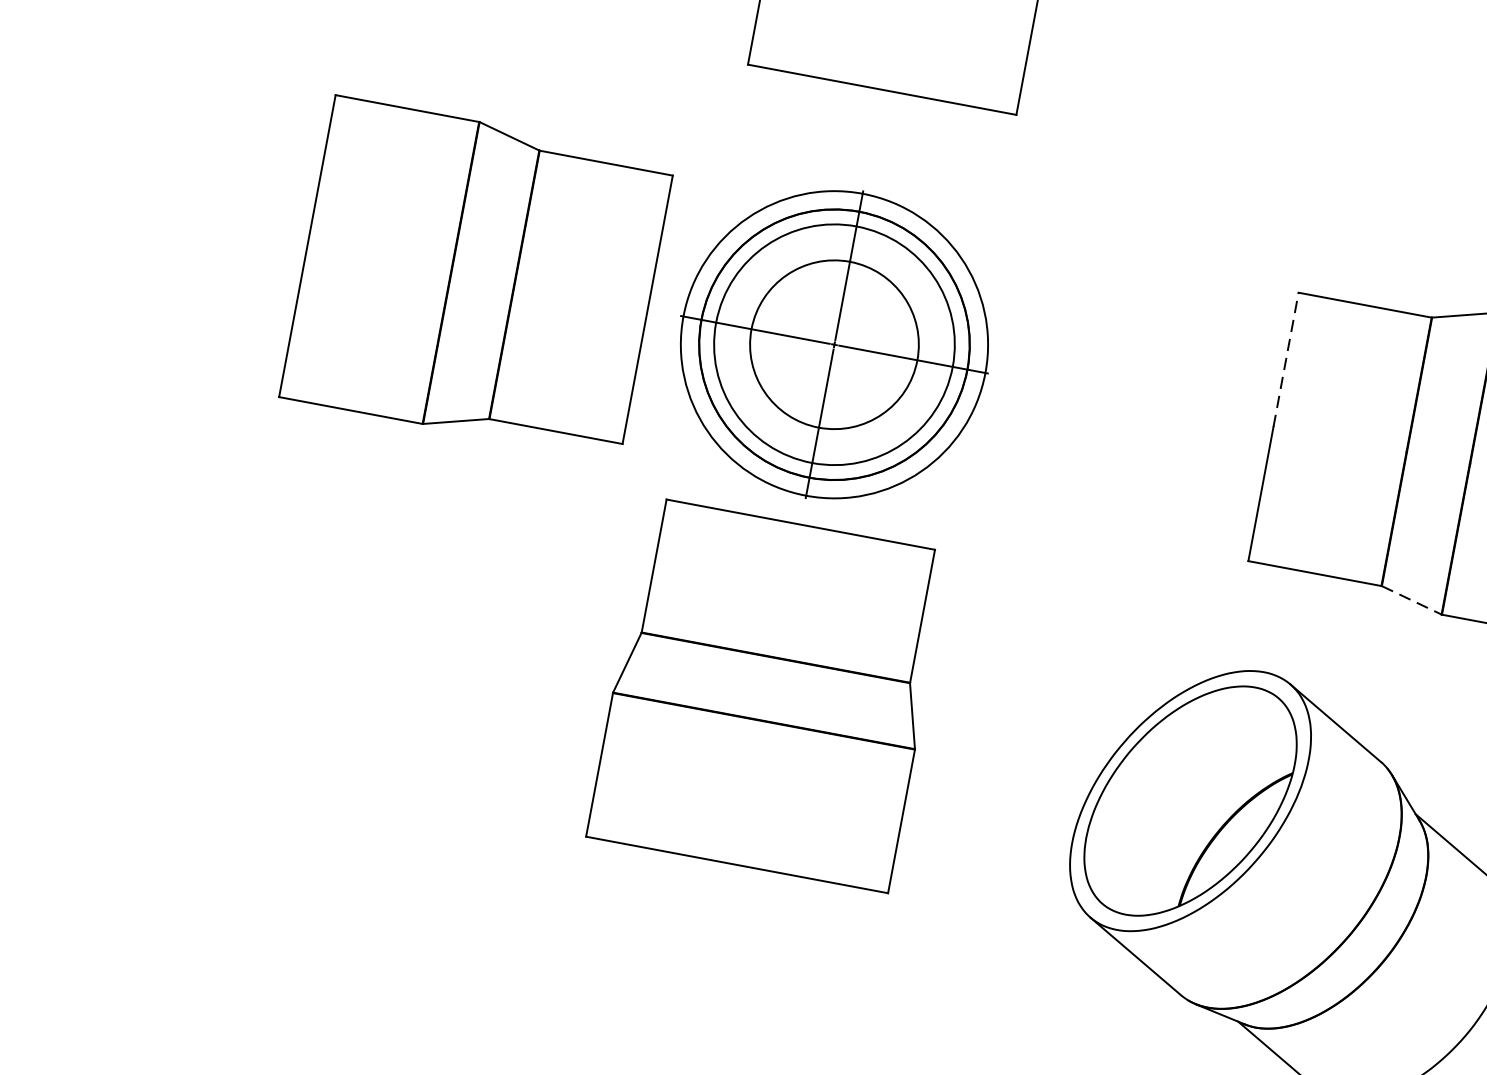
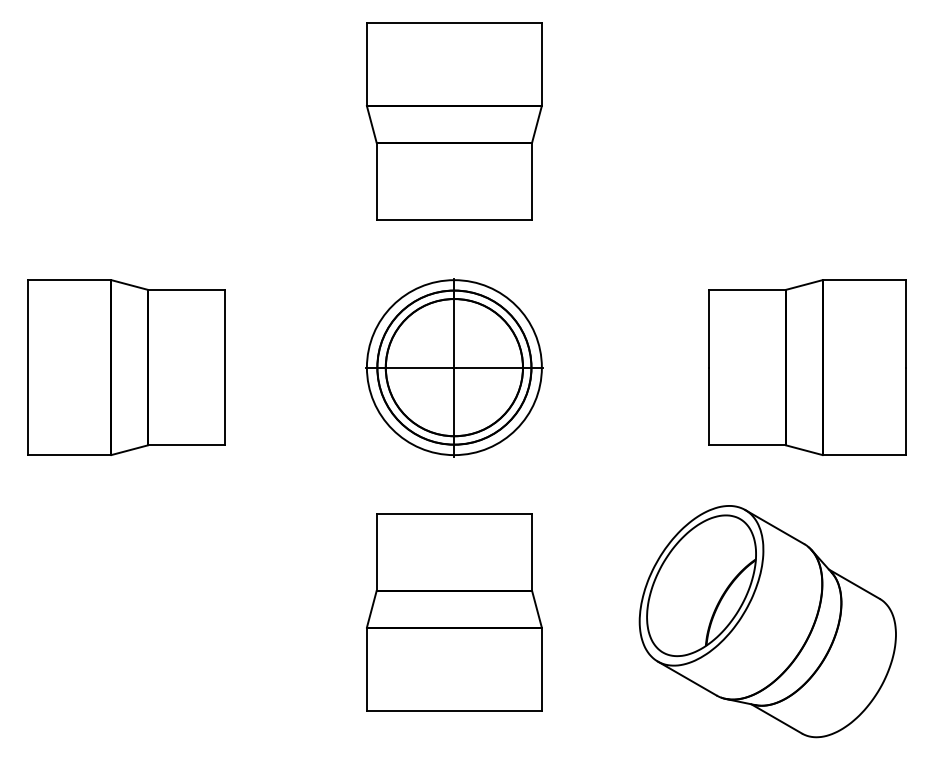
part: (477, 277) -> (126, 367), moved
circle: (834, 344) -> (454, 367), size x1.43
line: (1285, 359) -> (708, 328), dashed -> solid
line: (1411, 600) -> (804, 450), dashed -> solid
part: (769, 694) -> (454, 612), moved

